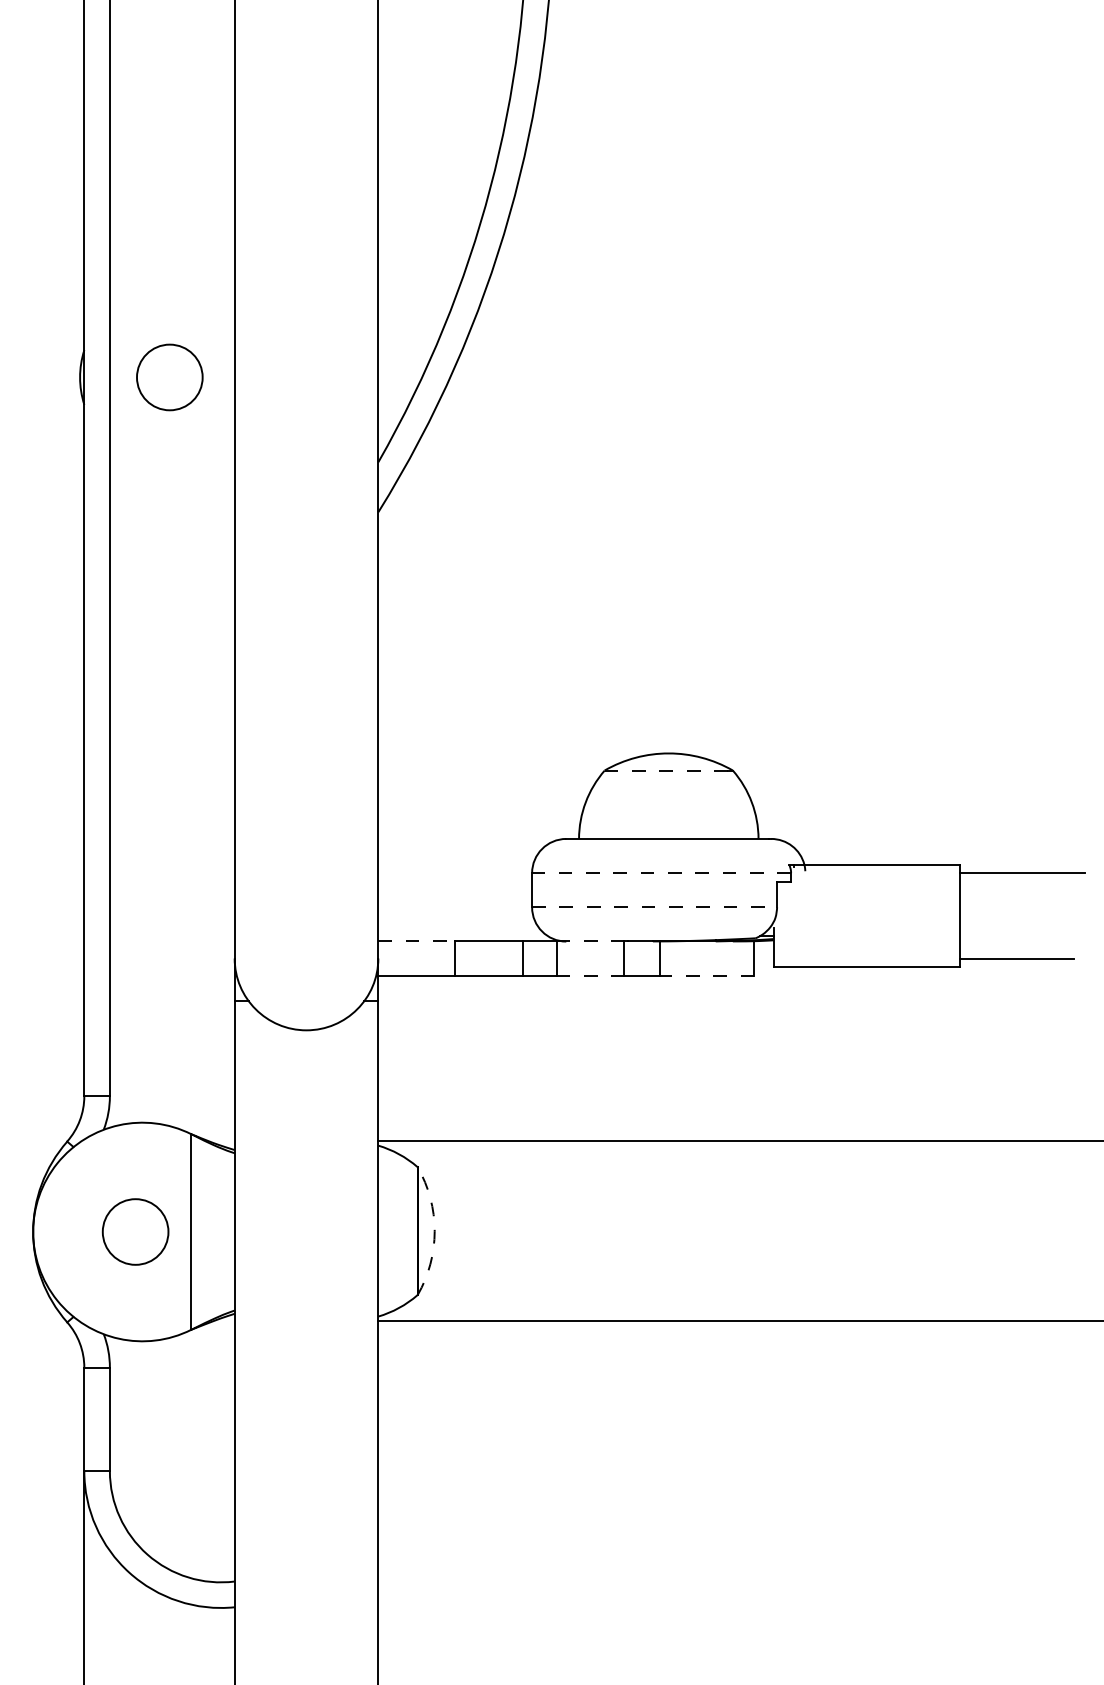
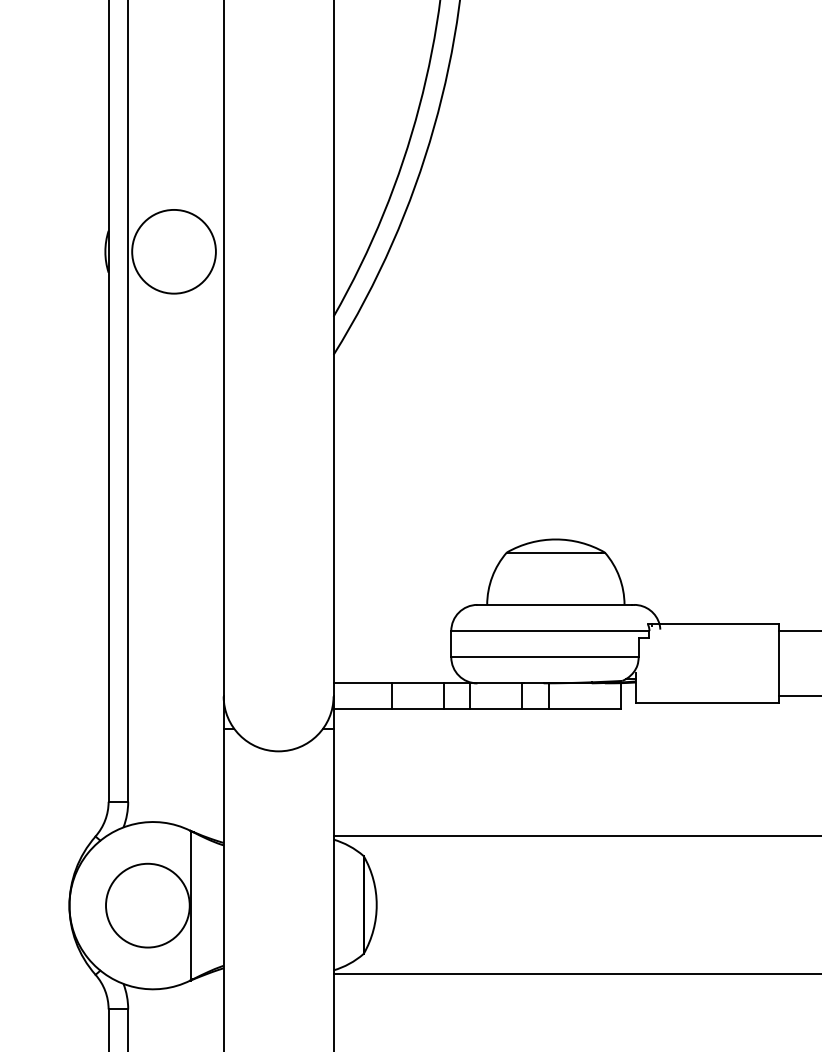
circle: (169, 377) -> (173, 251), size x1.67
line: (666, 770) -> (554, 552), dashed -> solid
line: (661, 873) -> (550, 631), dashed -> solid
line: (654, 907) -> (544, 657), dashed -> solid
line: (417, 941) -> (363, 683), dashed -> solid
line: (590, 941) -> (495, 683), dashed -> solid
line: (590, 975) -> (495, 709), dashed -> solid
line: (707, 975) -> (585, 709), dashed -> solid
circle: (135, 1231) -> (147, 905), size x1.67
arc: (434, 1231) -> (376, 905), dashed -> solid

